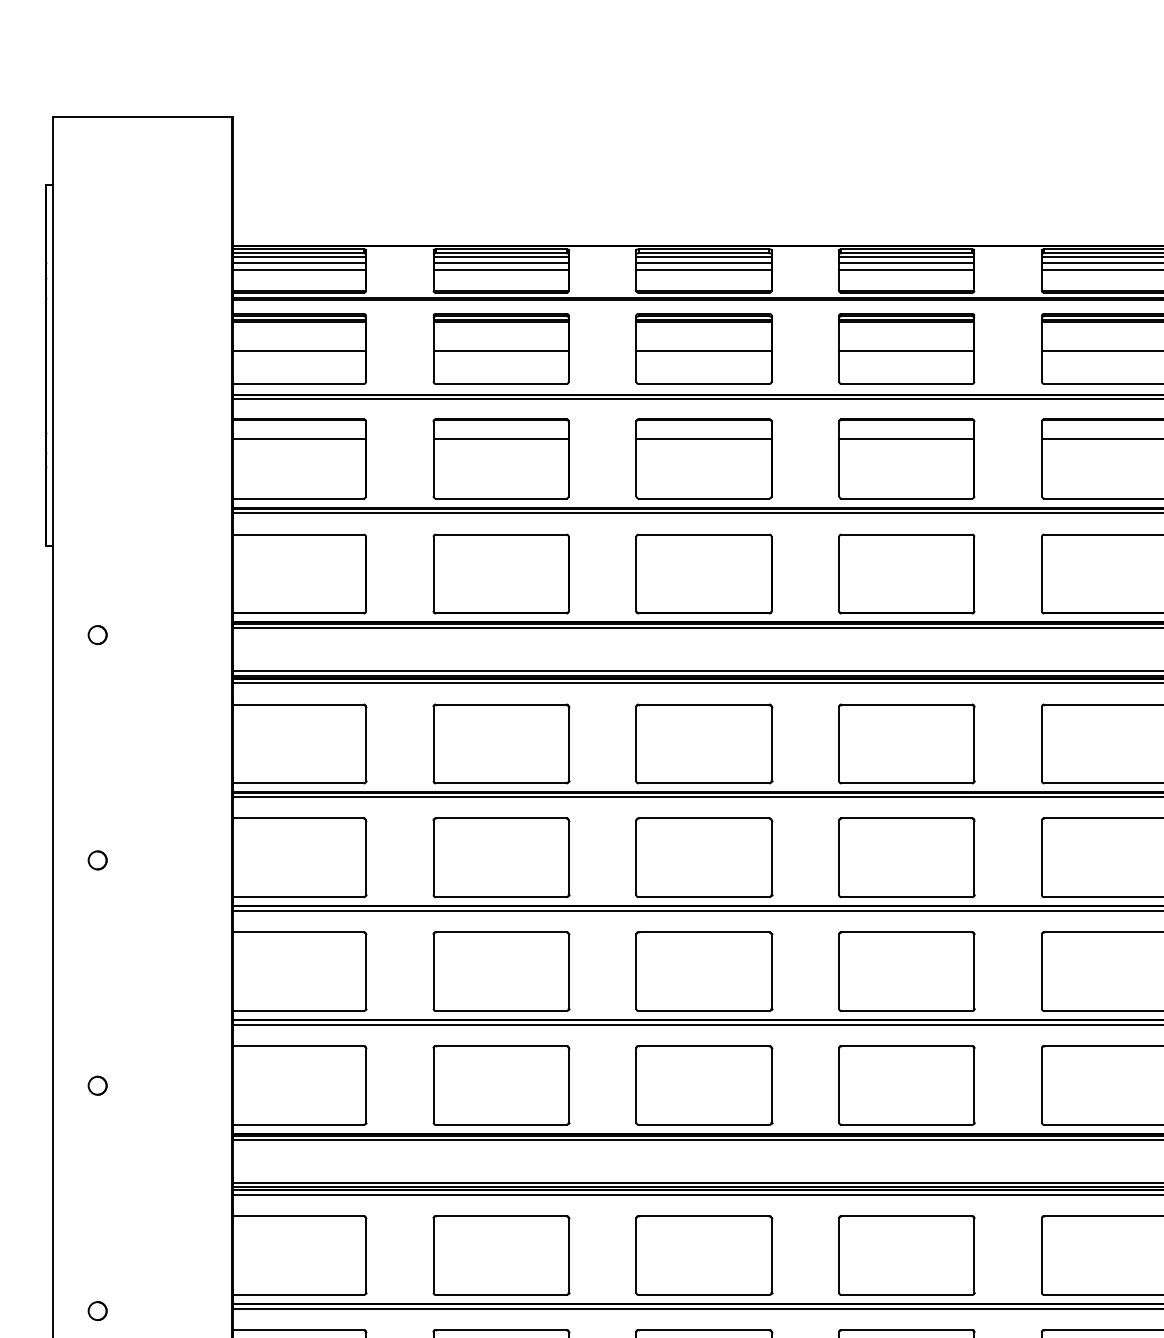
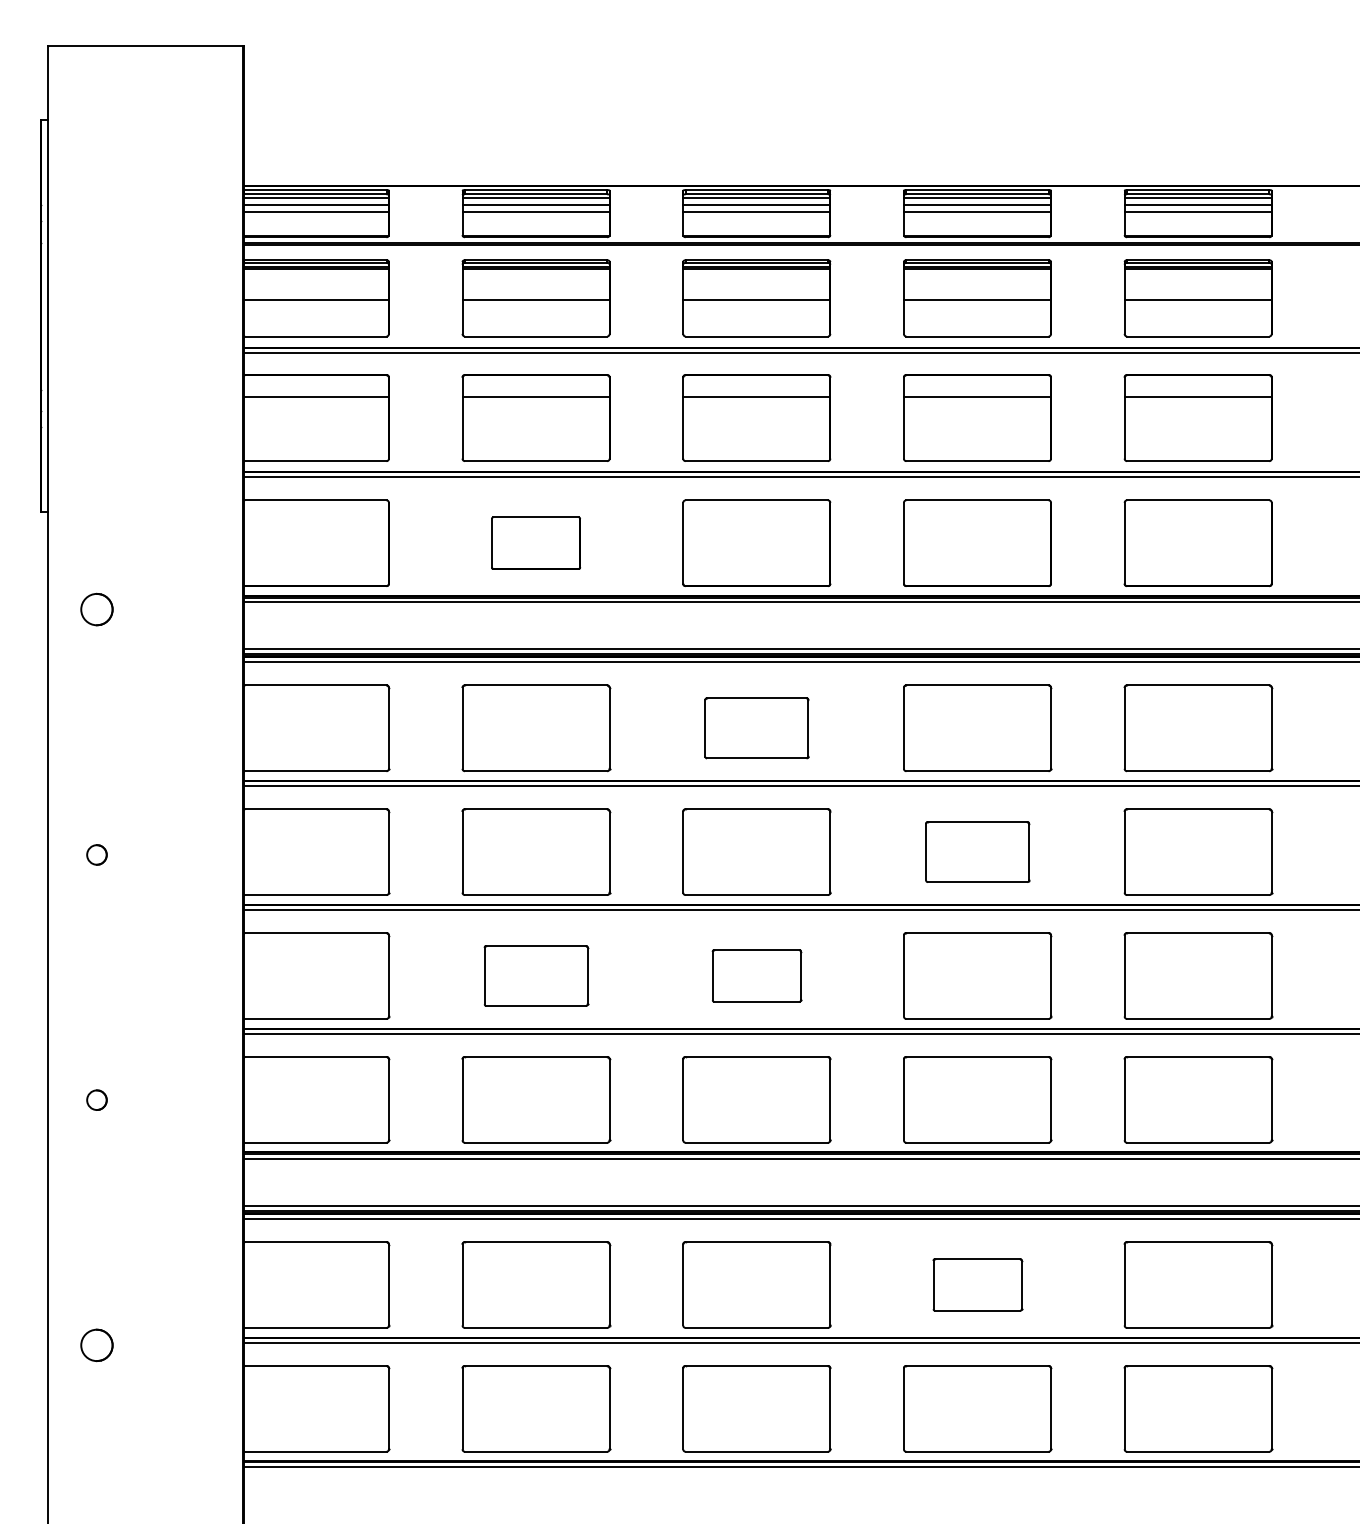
part: (500, 573) -> (535, 542), size x0.6
circle: (97, 634) -> (96, 609), size x1.6
part: (703, 744) -> (756, 728), size x0.7
part: (906, 857) -> (977, 851), size x0.7
part: (501, 971) -> (536, 975), size x0.7
part: (703, 971) -> (756, 975), size x0.6
part: (906, 1255) -> (977, 1284), size x0.6
part: (97, 1311) -> (96, 1345), size x1.6

